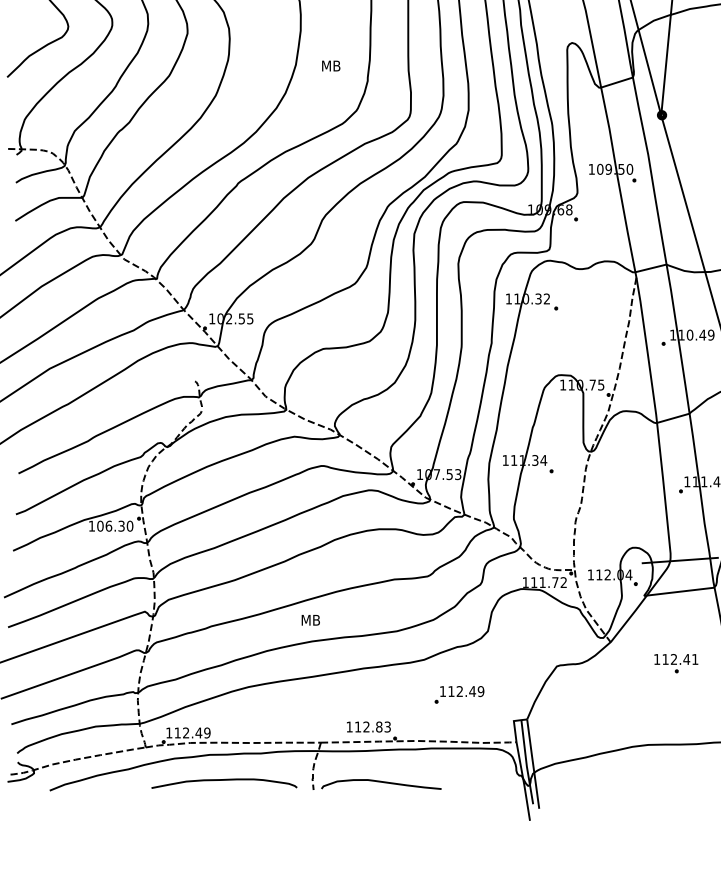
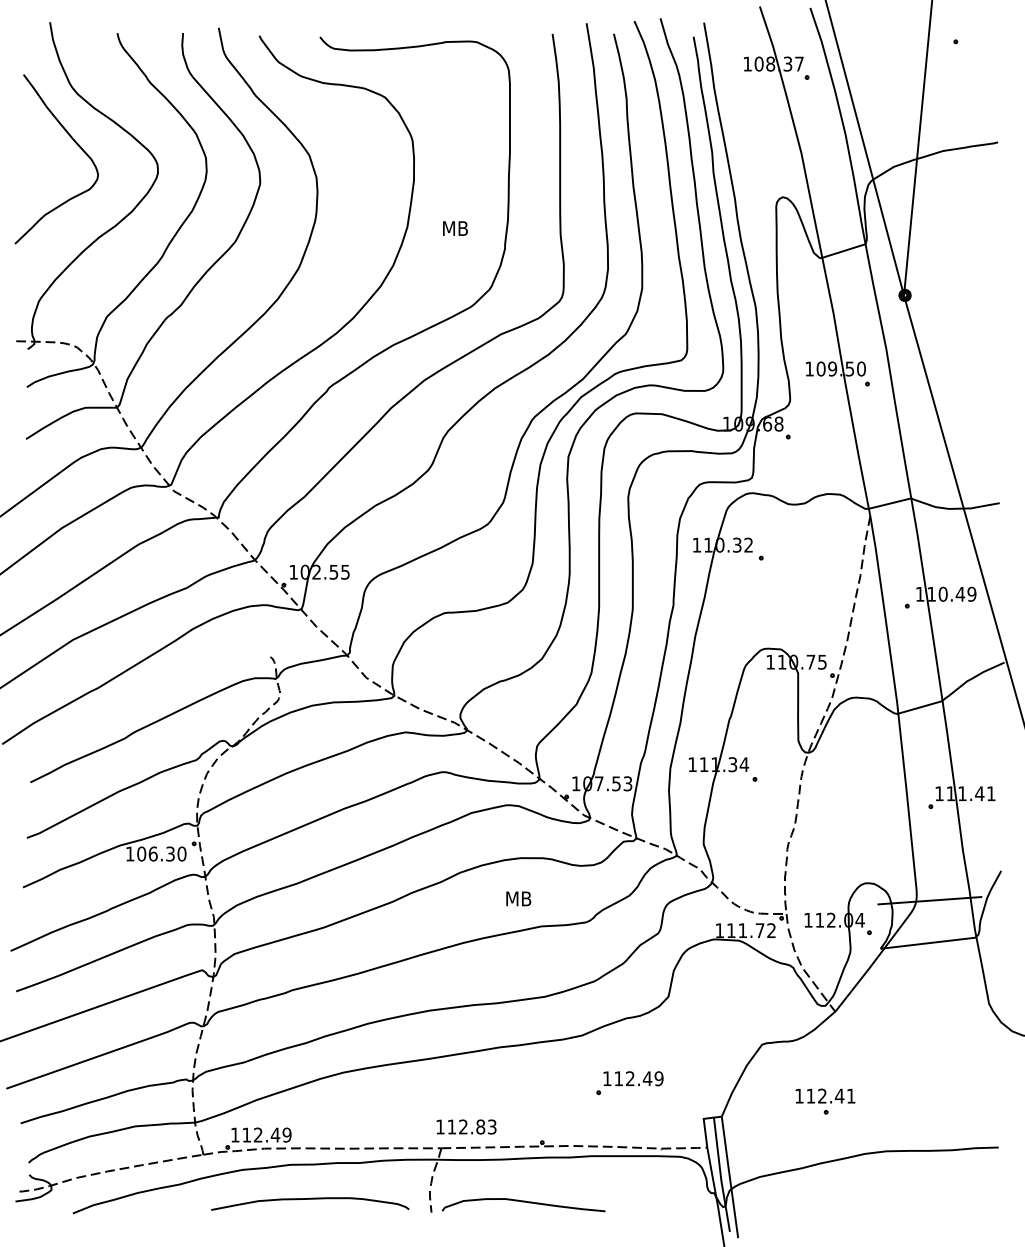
text: (310, 619) -> (518, 898), moved
part: (676, 663) -> (825, 1101), moved
text: (368, 726) -> (466, 1126), moved

